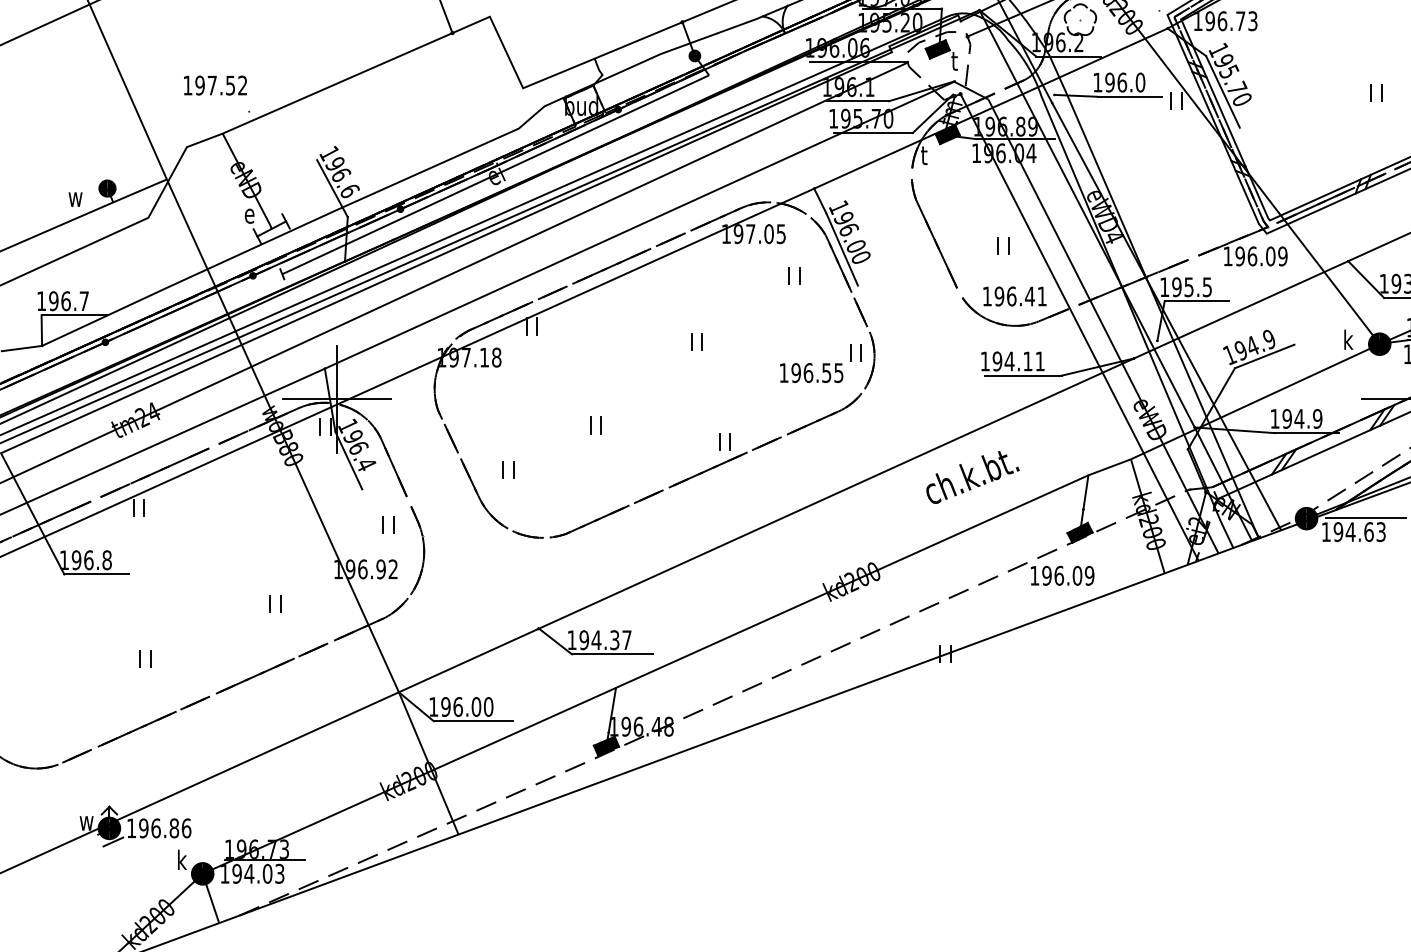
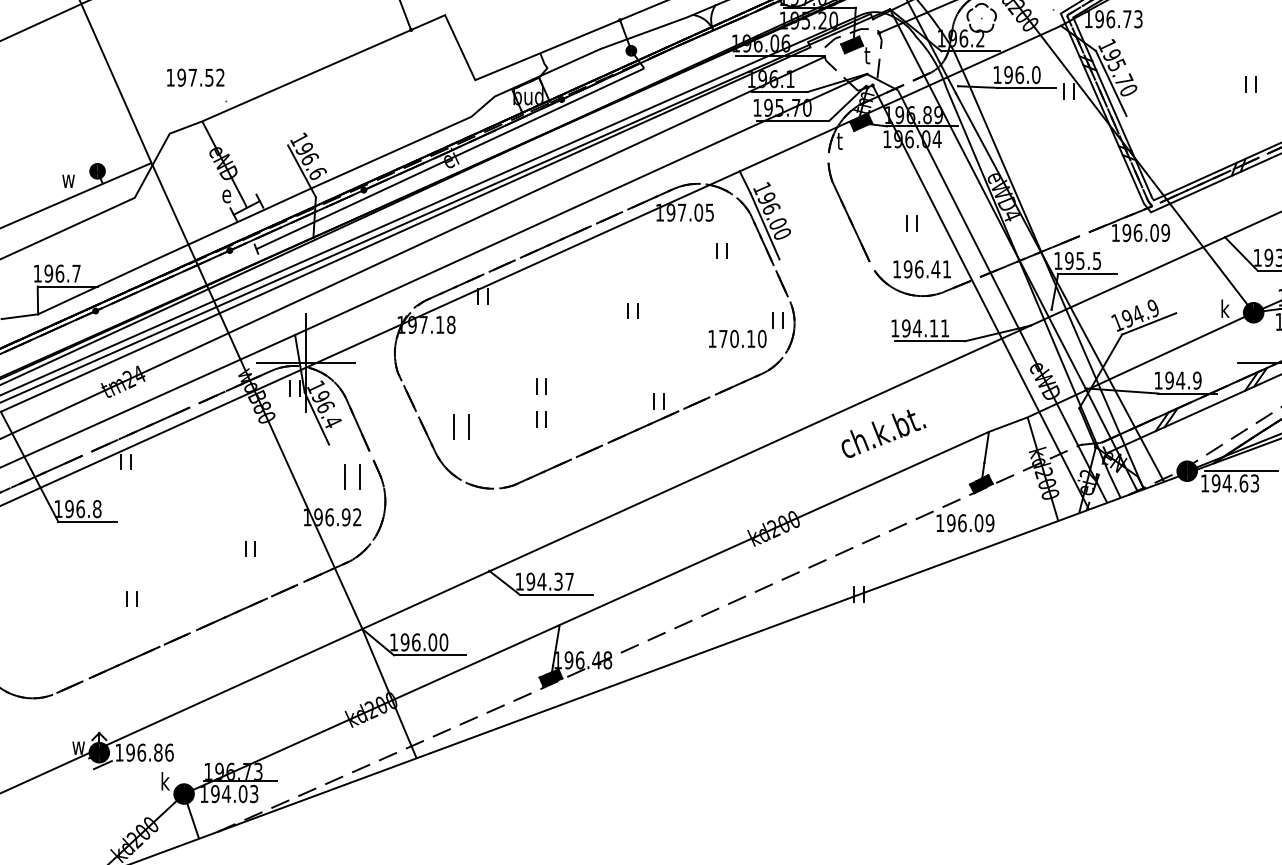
text: (817, 373) -> (742, 339), 196.55 -> 170.10
part: (595, 461) -> (541, 419), added
part: (508, 469) -> (461, 426), size x1.6
part: (388, 524) -> (352, 476), size x1.6

